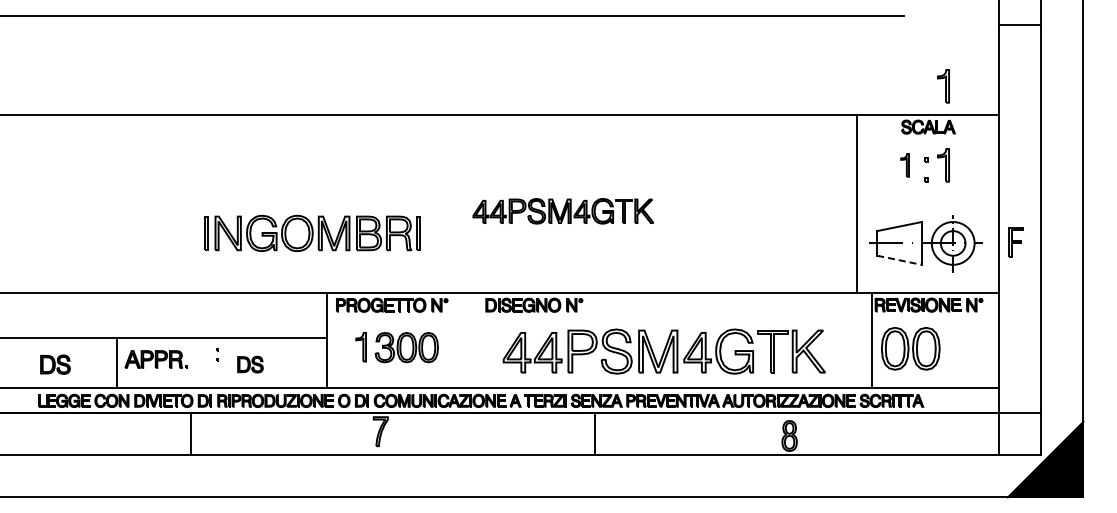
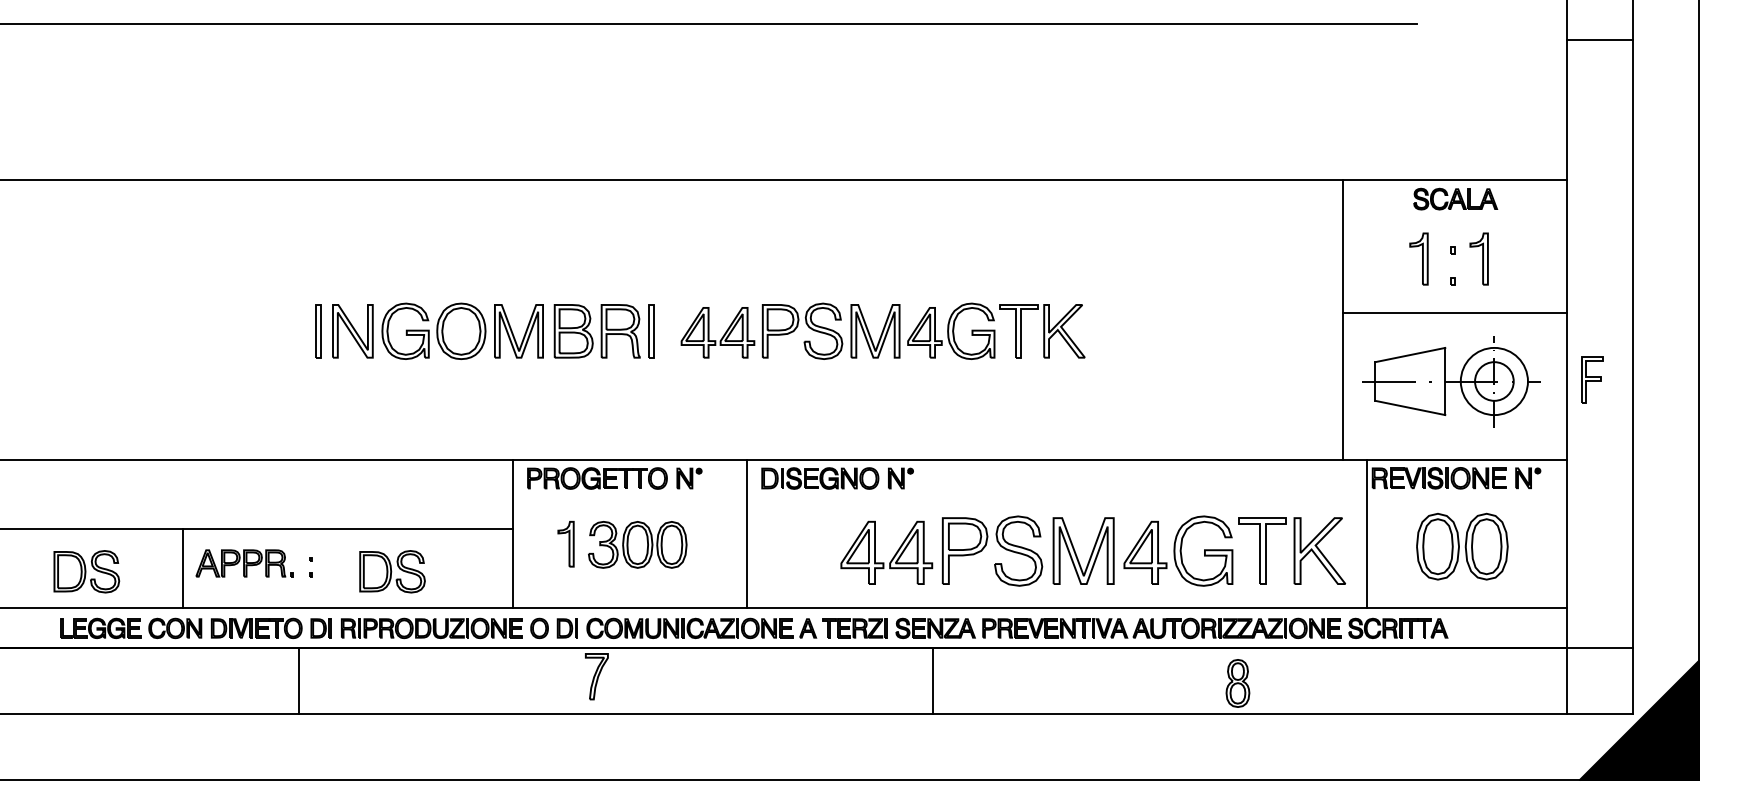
part: (943, 86) -> (1479, 135), removed
part: (904, 165) -> (1418, 259), size x1.43
line: (927, 200) -> (1454, 314), added
part: (563, 210) -> (883, 329), size x1.43
part: (312, 233) -> (485, 331), moved
line: (899, 260) -> (1410, 408), dashed -> solid
line: (476, 340) -> (746, 533), added
part: (910, 348) -> (1461, 546), moved
part: (663, 351) -> (1091, 550), moved
part: (217, 354) -> (311, 566), moved
part: (55, 364) -> (86, 571), size x1.43
part: (250, 364) -> (392, 571), size x1.67

